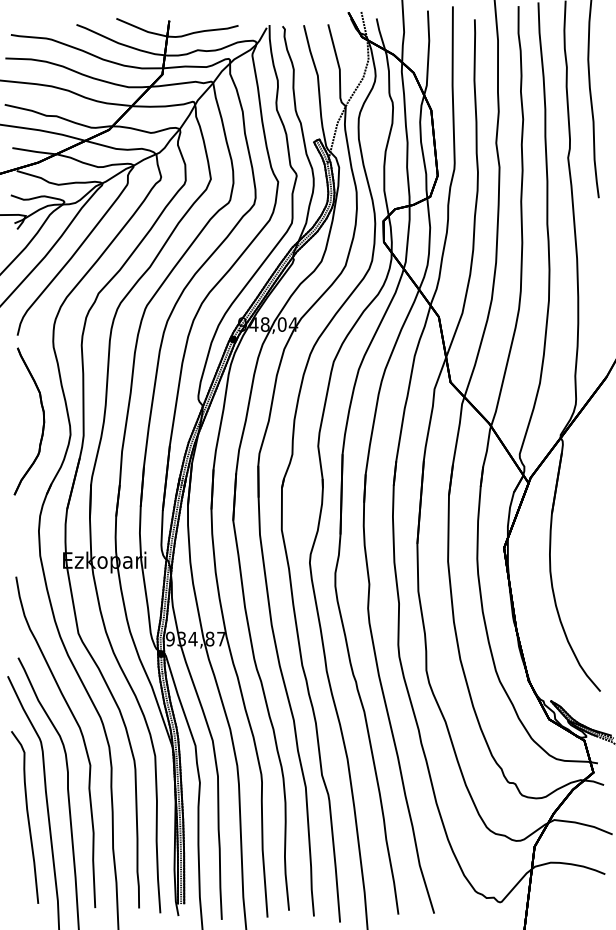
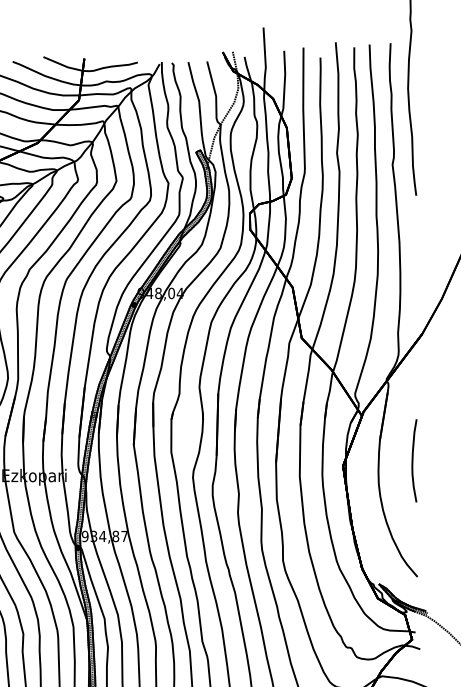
part: (596, 541) -> (414, 461), added

